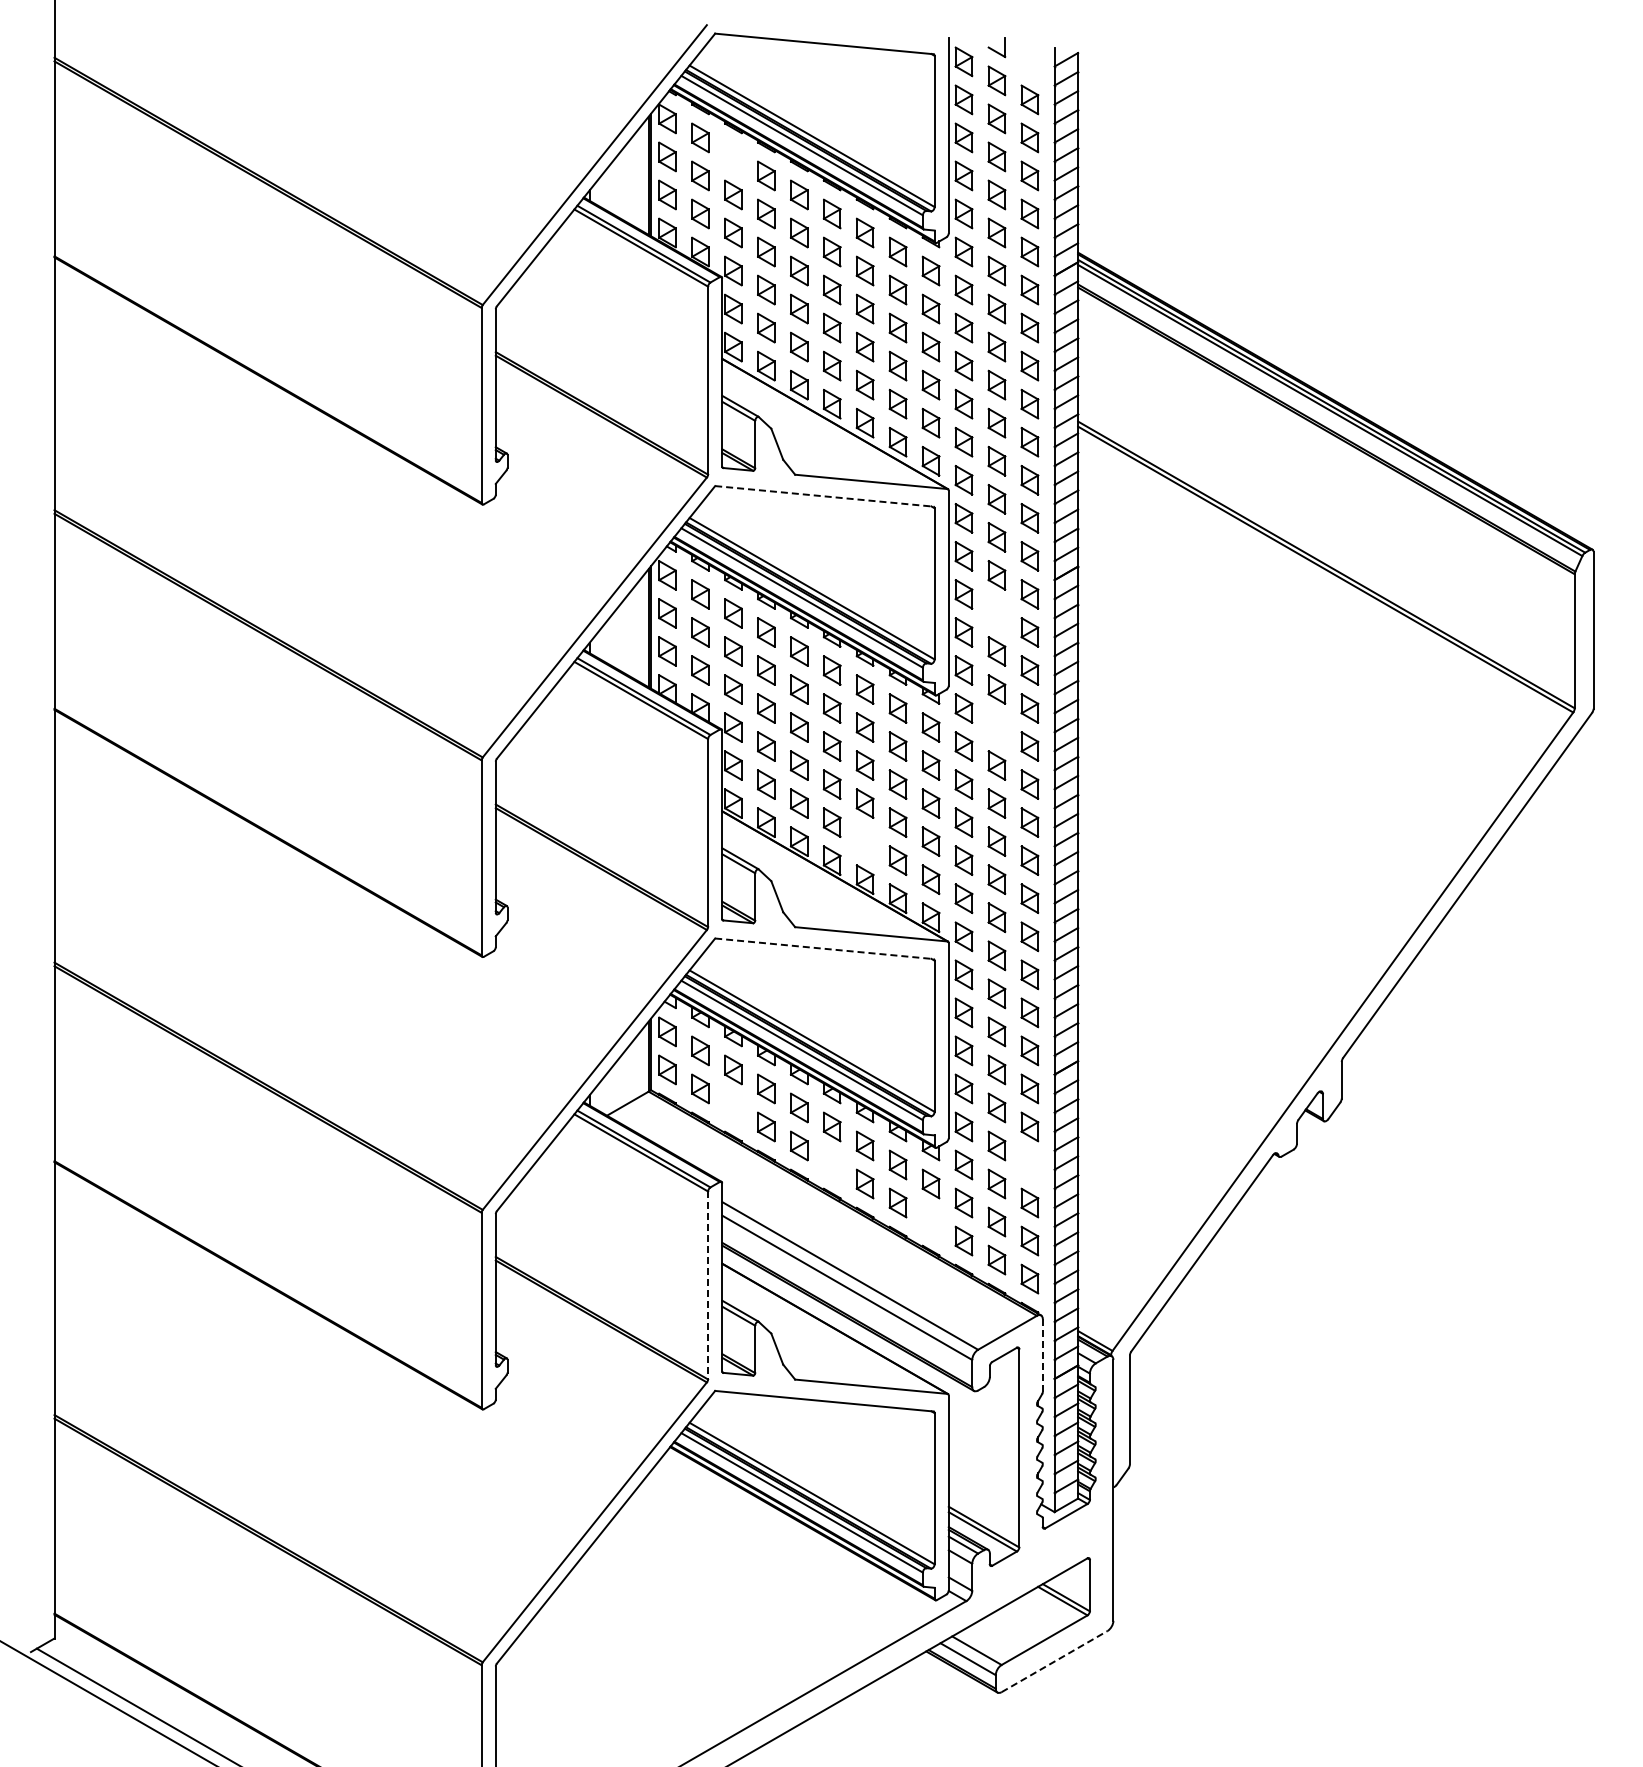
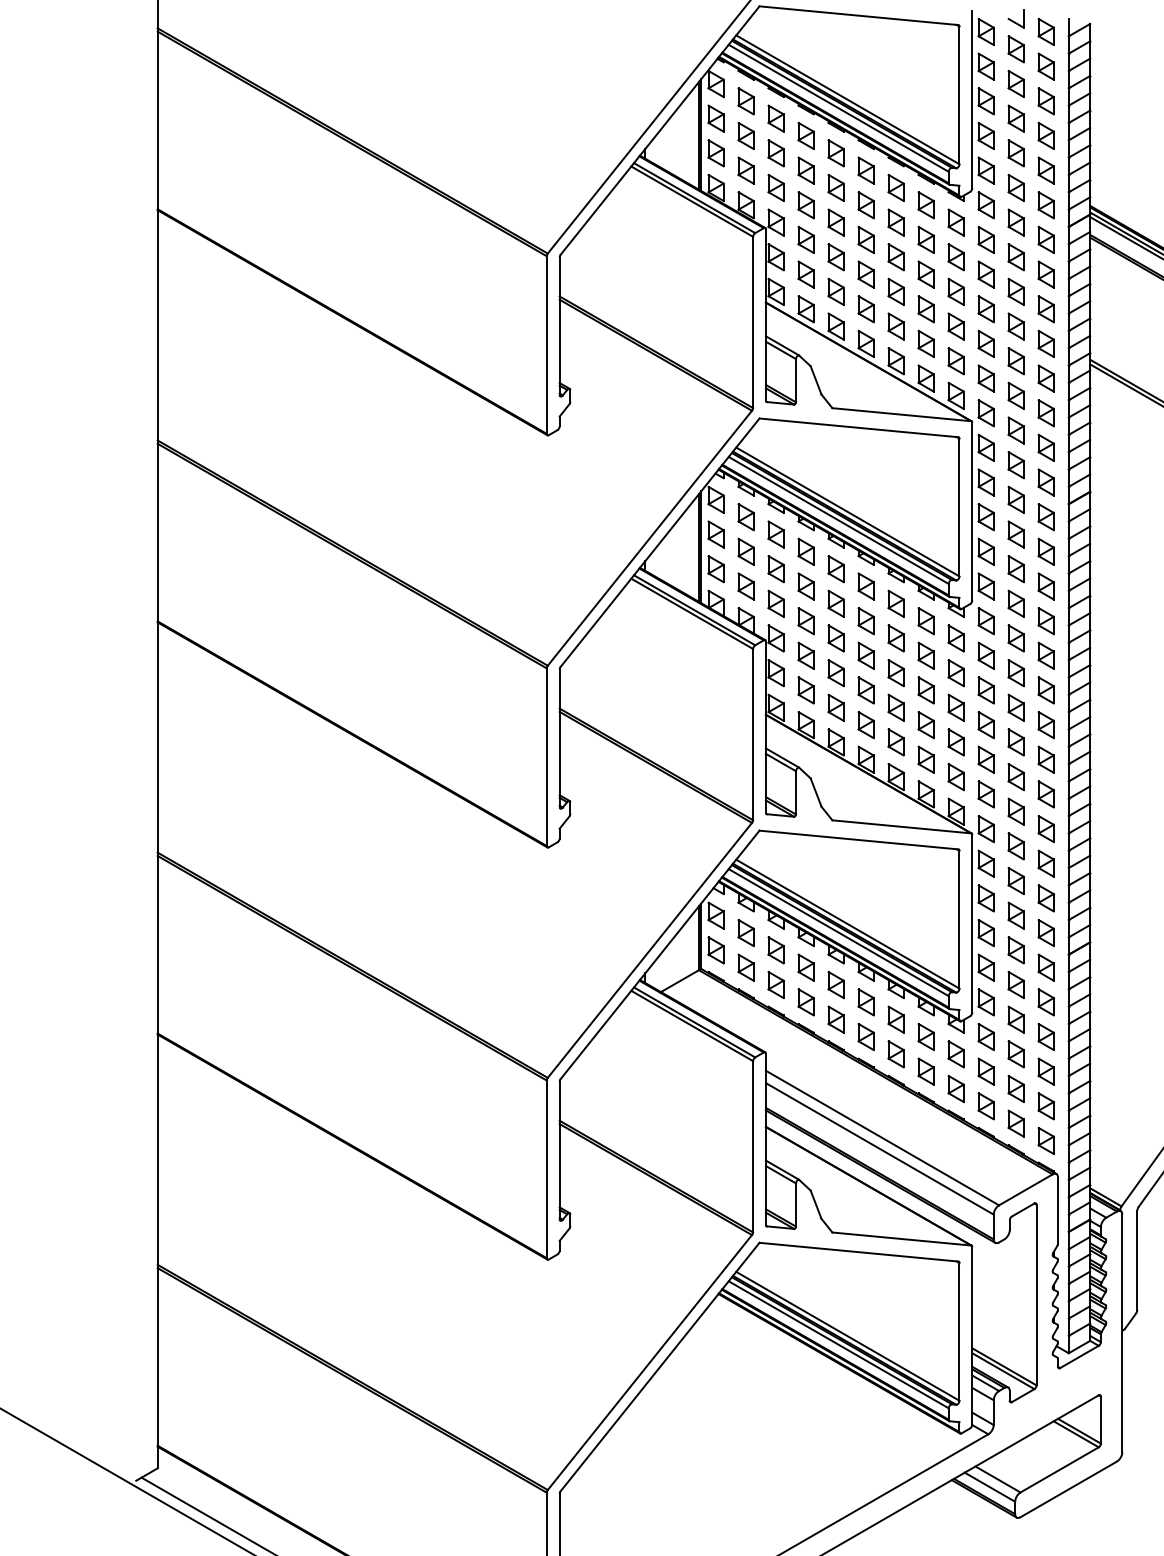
part: (1029, 61) -> (1045, 31), added
part: (733, 156) -> (776, 118), added
line: (824, 496) -> (859, 428), dashed -> solid
part: (996, 613) -> (1015, 534), added
part: (996, 727) -> (1015, 638), added
part: (864, 841) -> (895, 742), added
line: (824, 948) -> (859, 839), dashed -> solid
part: (733, 1107) -> (776, 984), added
part: (831, 1164) -> (865, 1036), added
part: (1029, 1164) -> (1045, 1036), added
part: (930, 1221) -> (955, 1088), added
line: (708, 1285) -> (753, 1146), dashed -> solid
line: (1042, 1355) -> (1057, 1210), dashed -> solid
line: (1055, 1661) -> (1069, 1489), dashed -> solid

